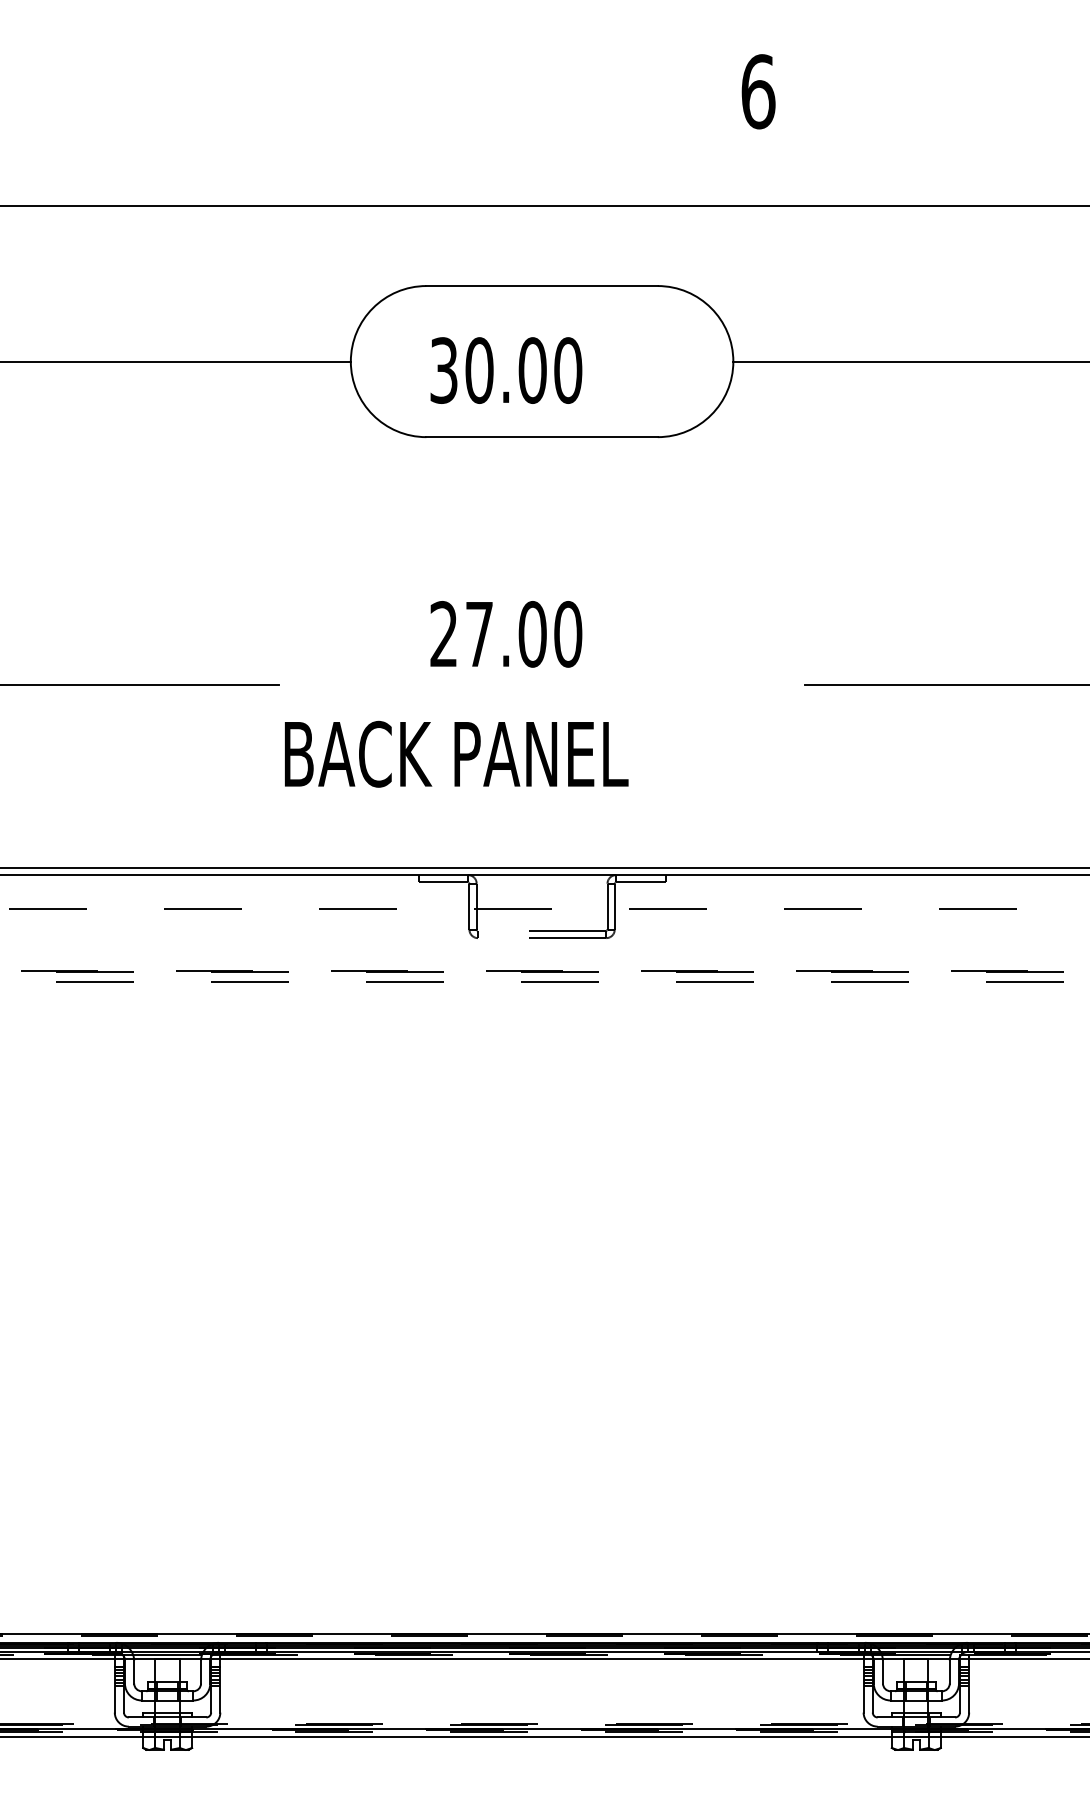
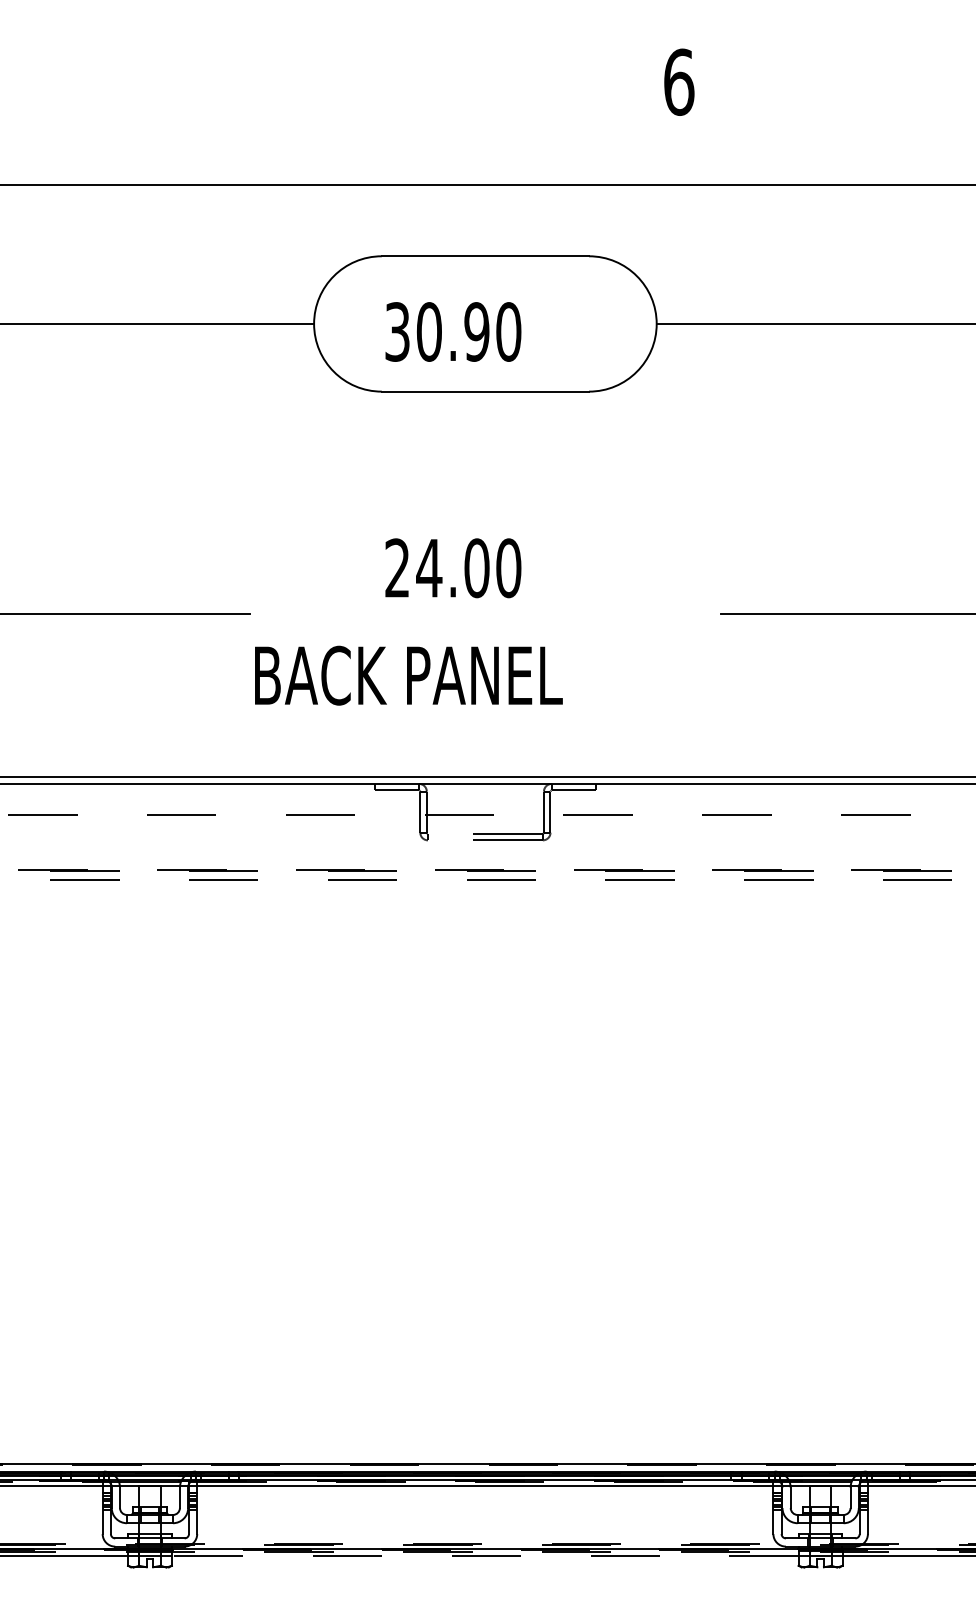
text: (532, 370) -> (476, 331), 30.00 -> 30.90
text: (479, 634) -> (429, 568), 27.00 -> 24.00
line: (541, 1737) -> (484, 1556), solid -> dashed

